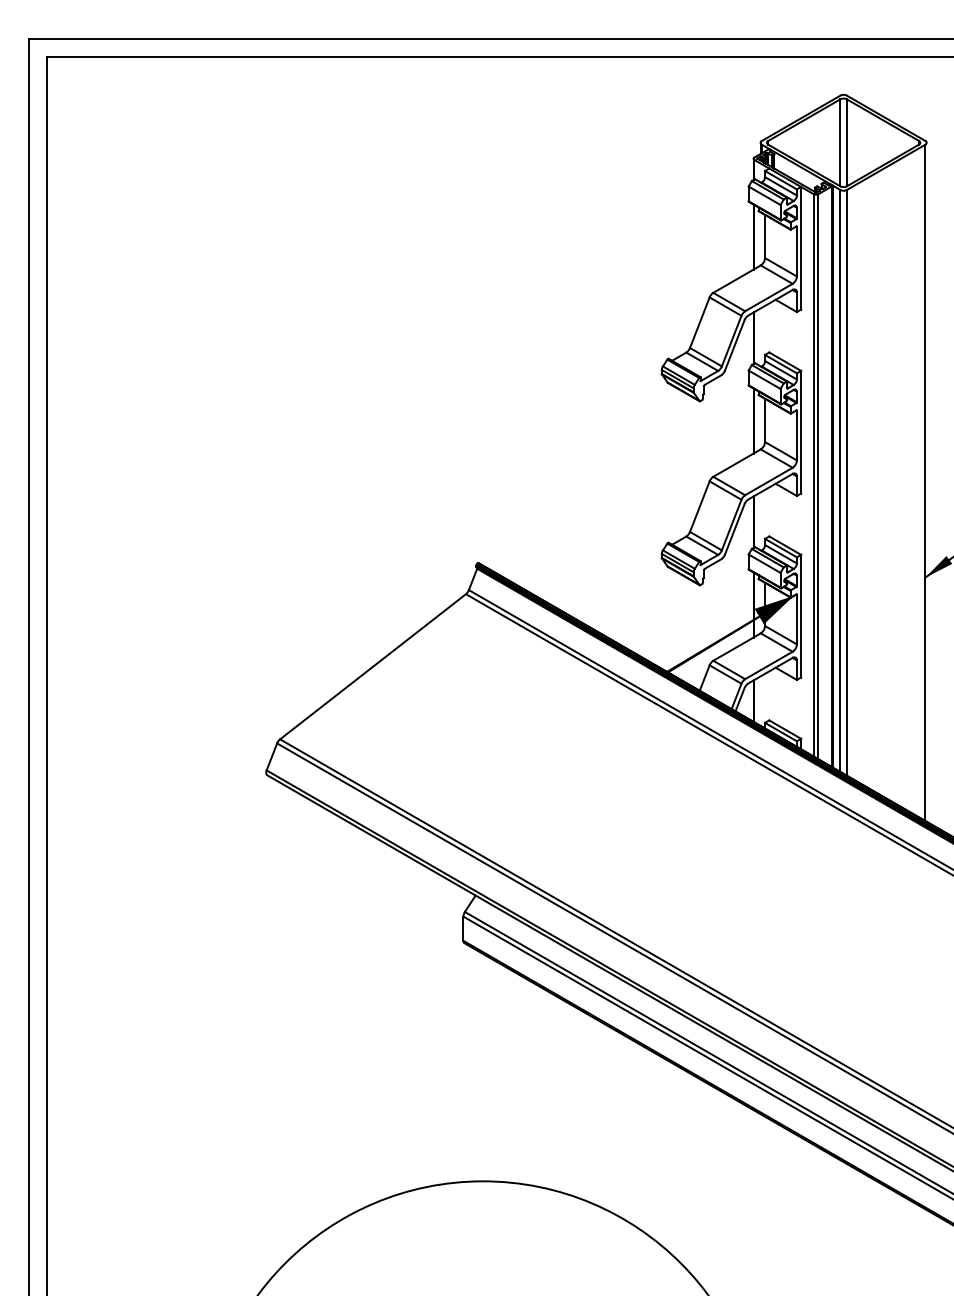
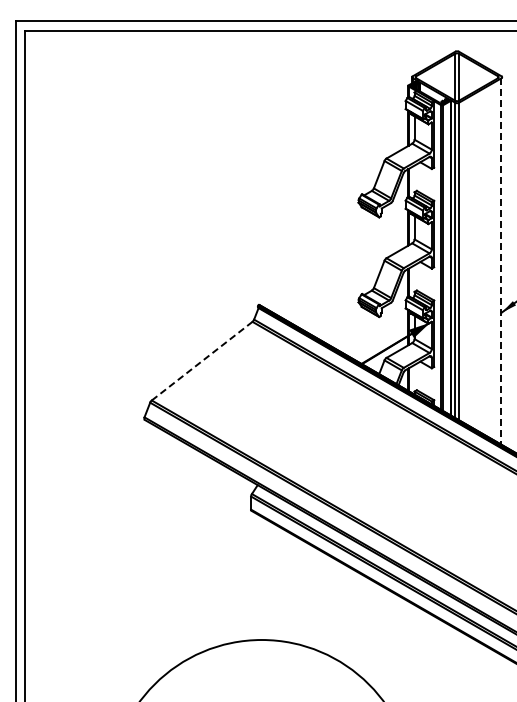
line: (925, 484) -> (501, 262), solid -> dashed
line: (373, 667) -> (202, 361), solid -> dashed

